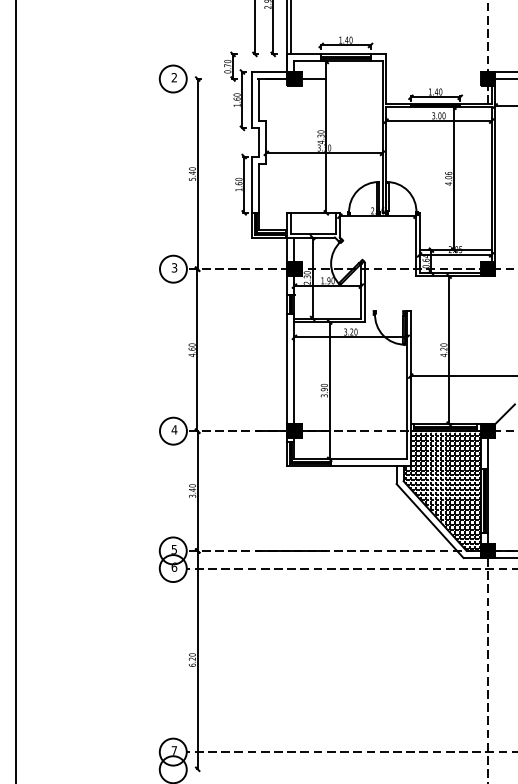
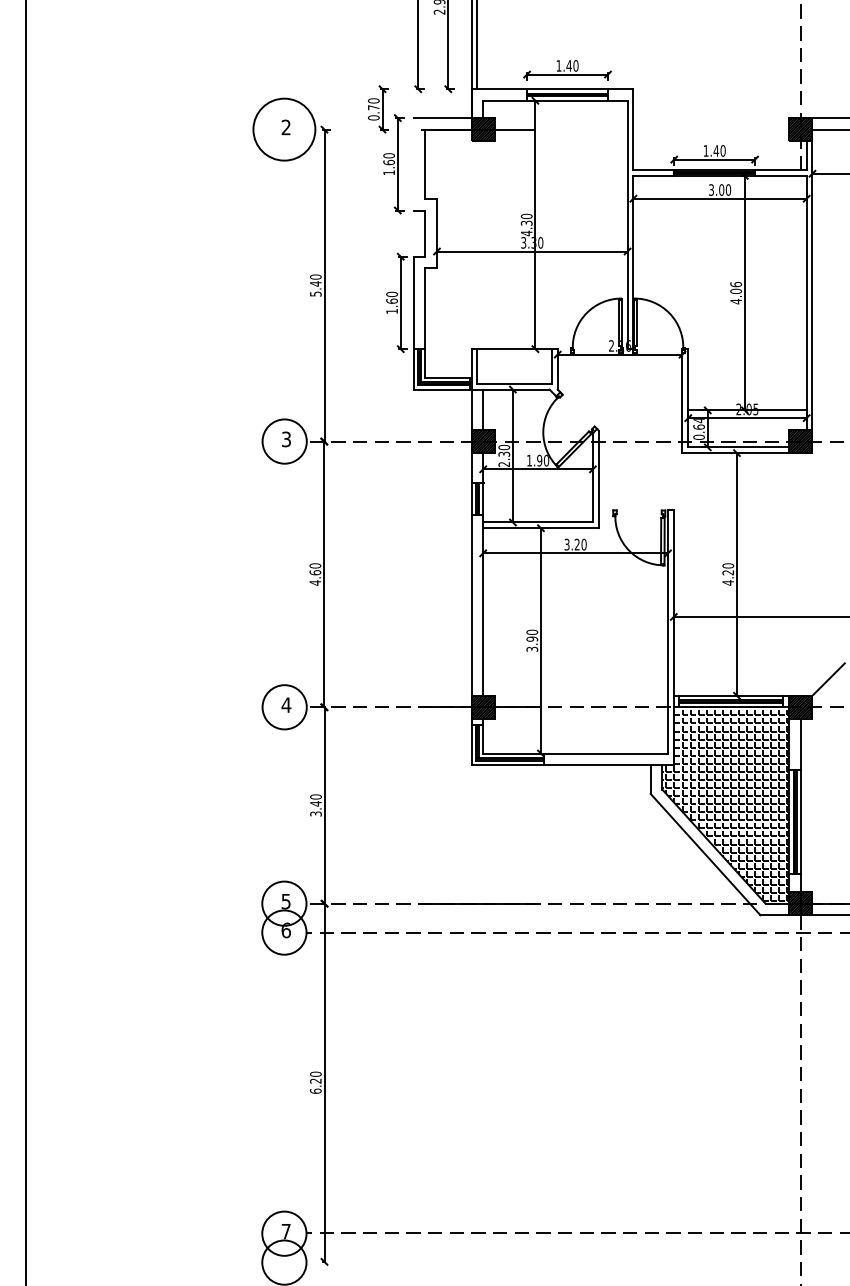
circle: (172, 78) -> (283, 128), size x1.4
line: (252, 99) -> (414, 163), removed

